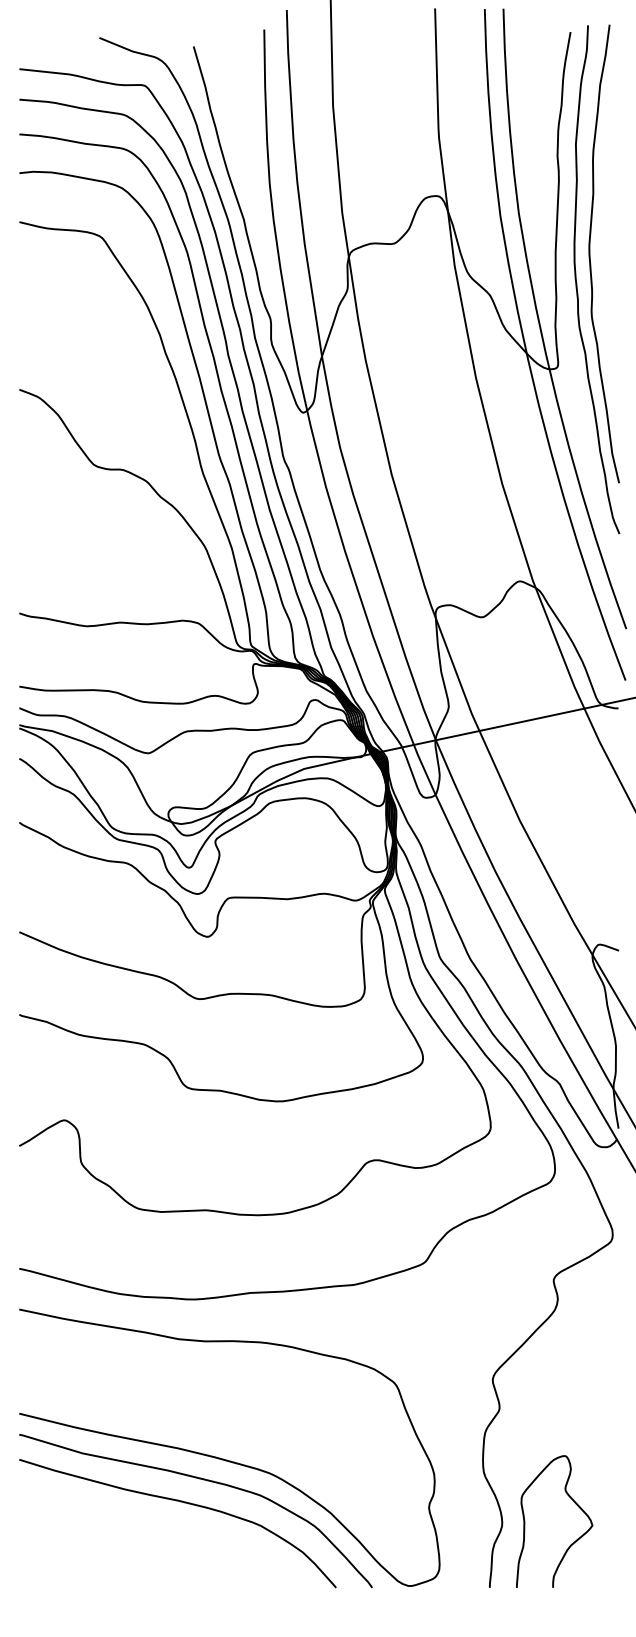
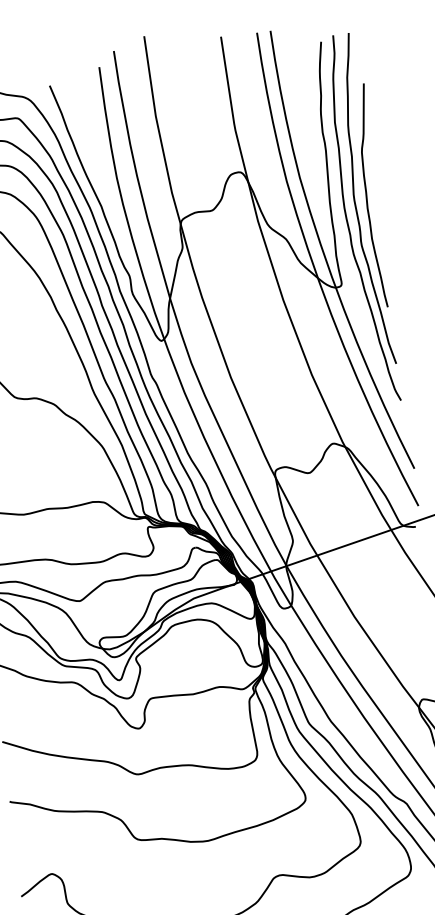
curve: (607, 250) -> (367, 196), added

